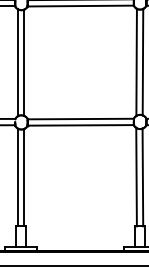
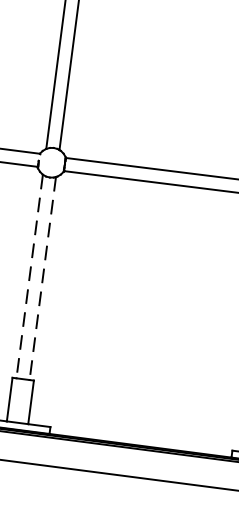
line: (18, 177) -> (30, 276), solid -> dashed
line: (24, 177) -> (43, 278), solid -> dashed

